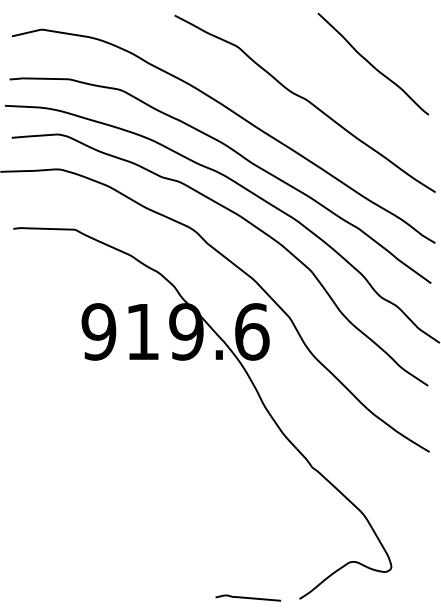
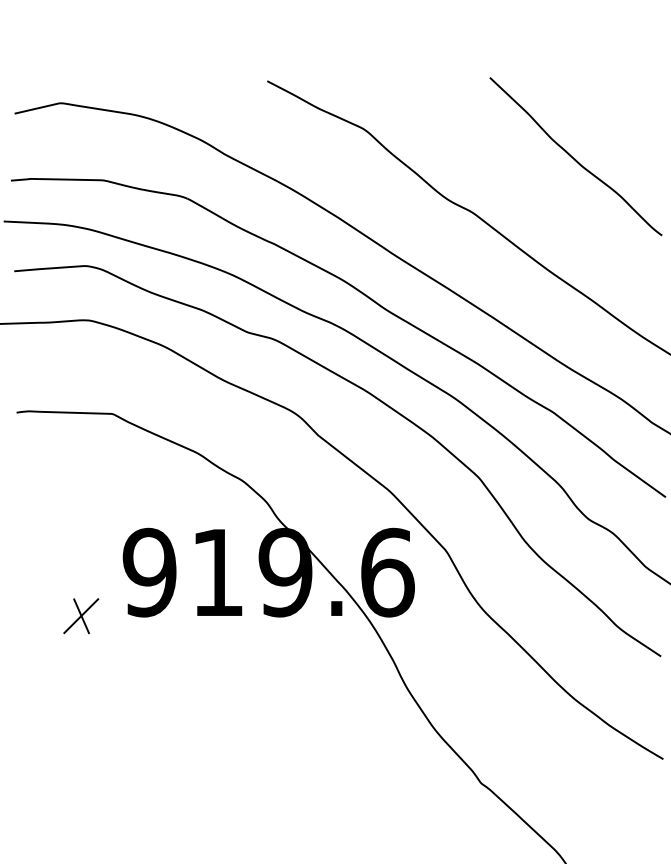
part: (54, 359) -> (80, 615), added

